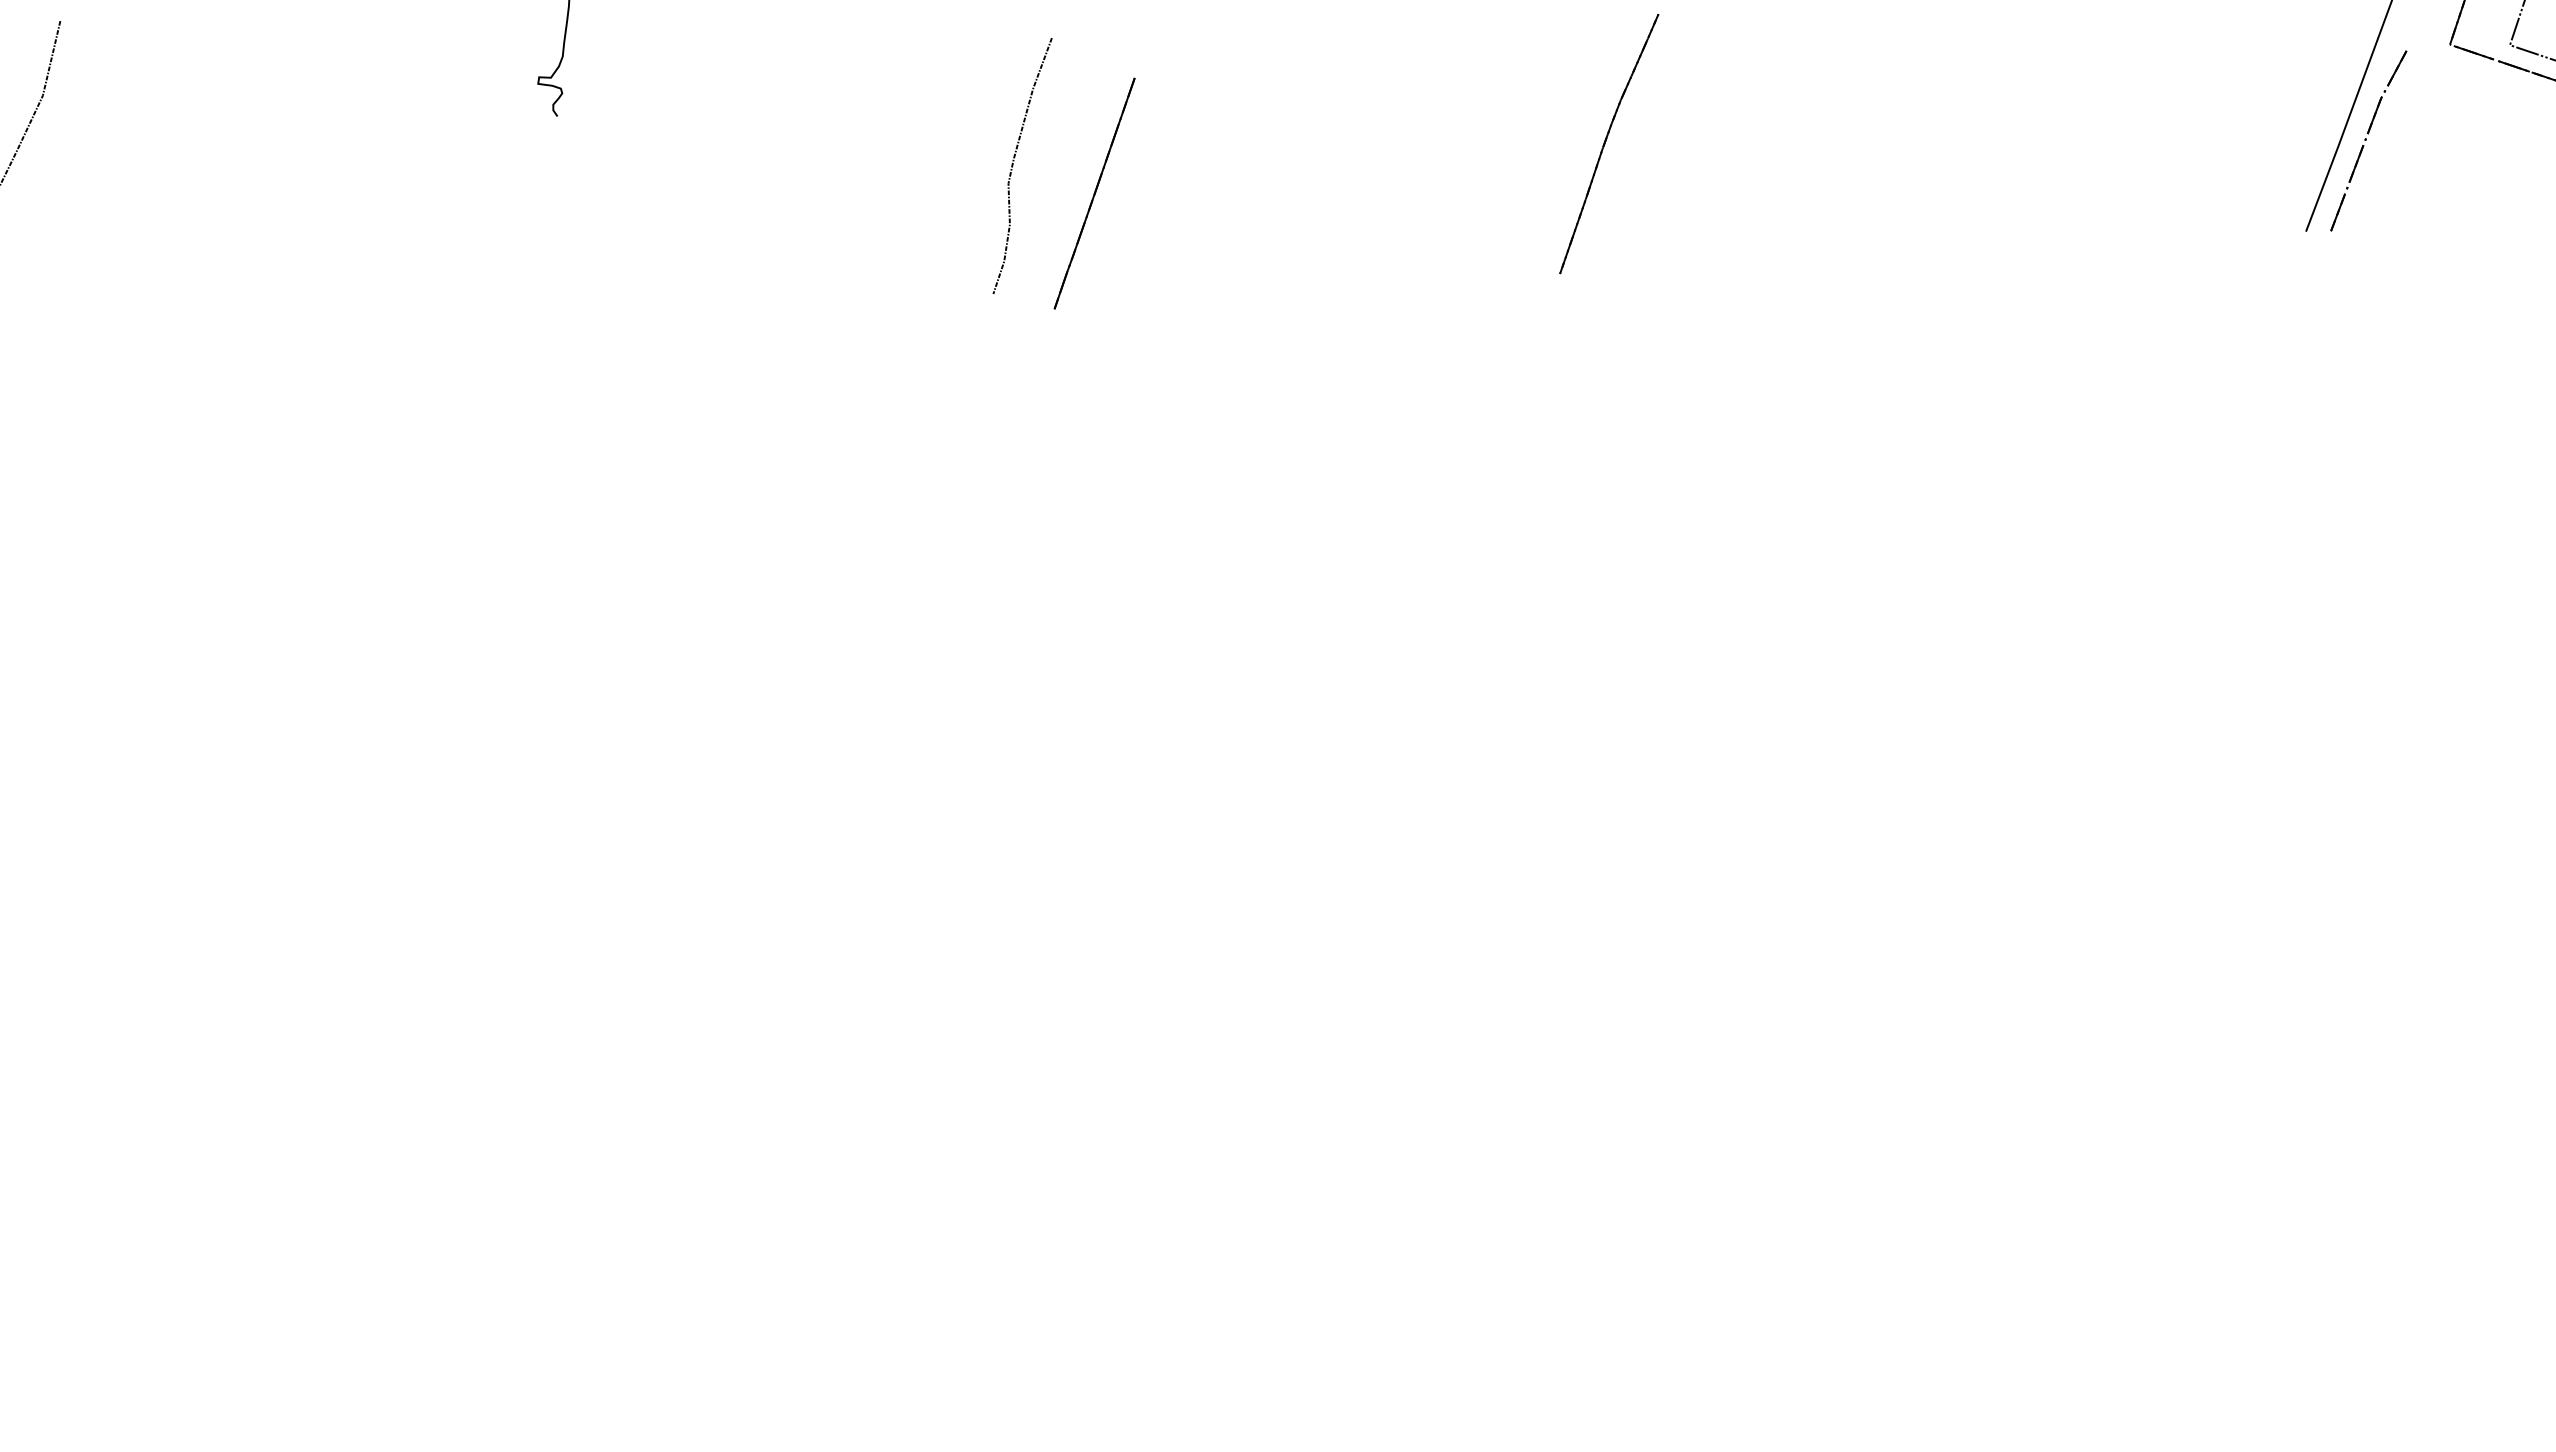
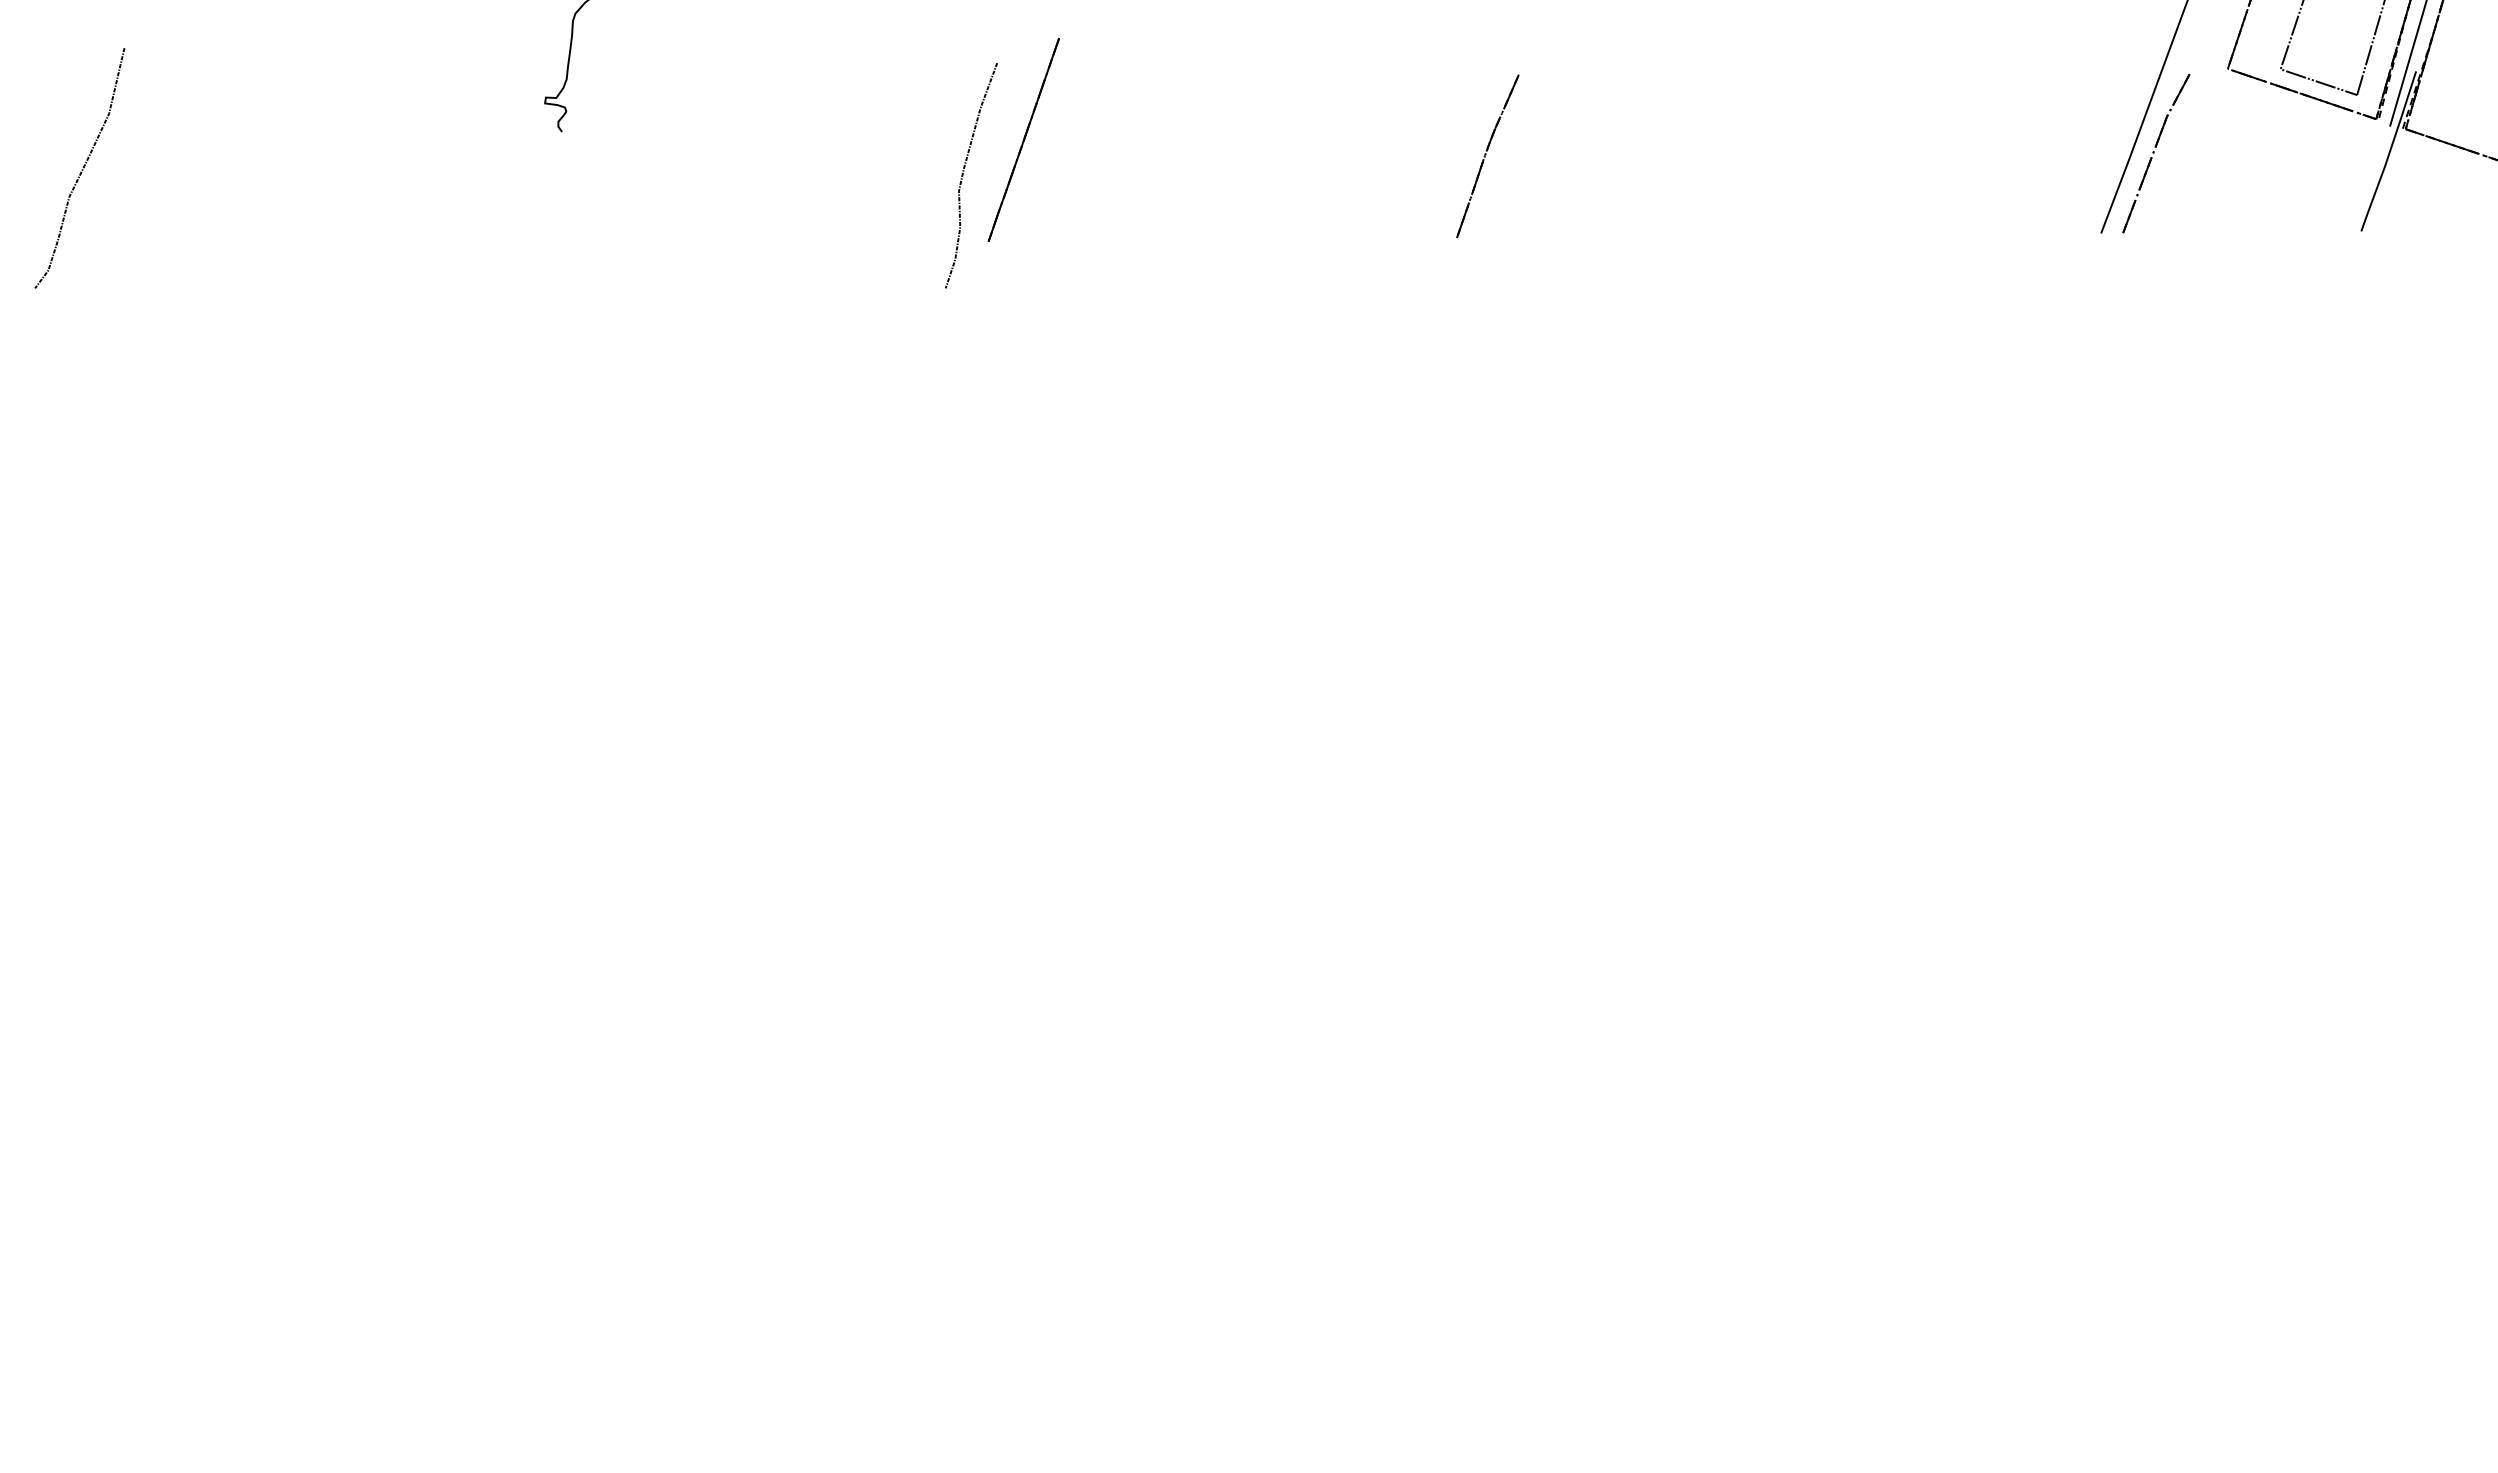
part: (1608, 144) -> (1487, 156), size x0.71
line: (1094, 193) -> (1023, 139), moved

